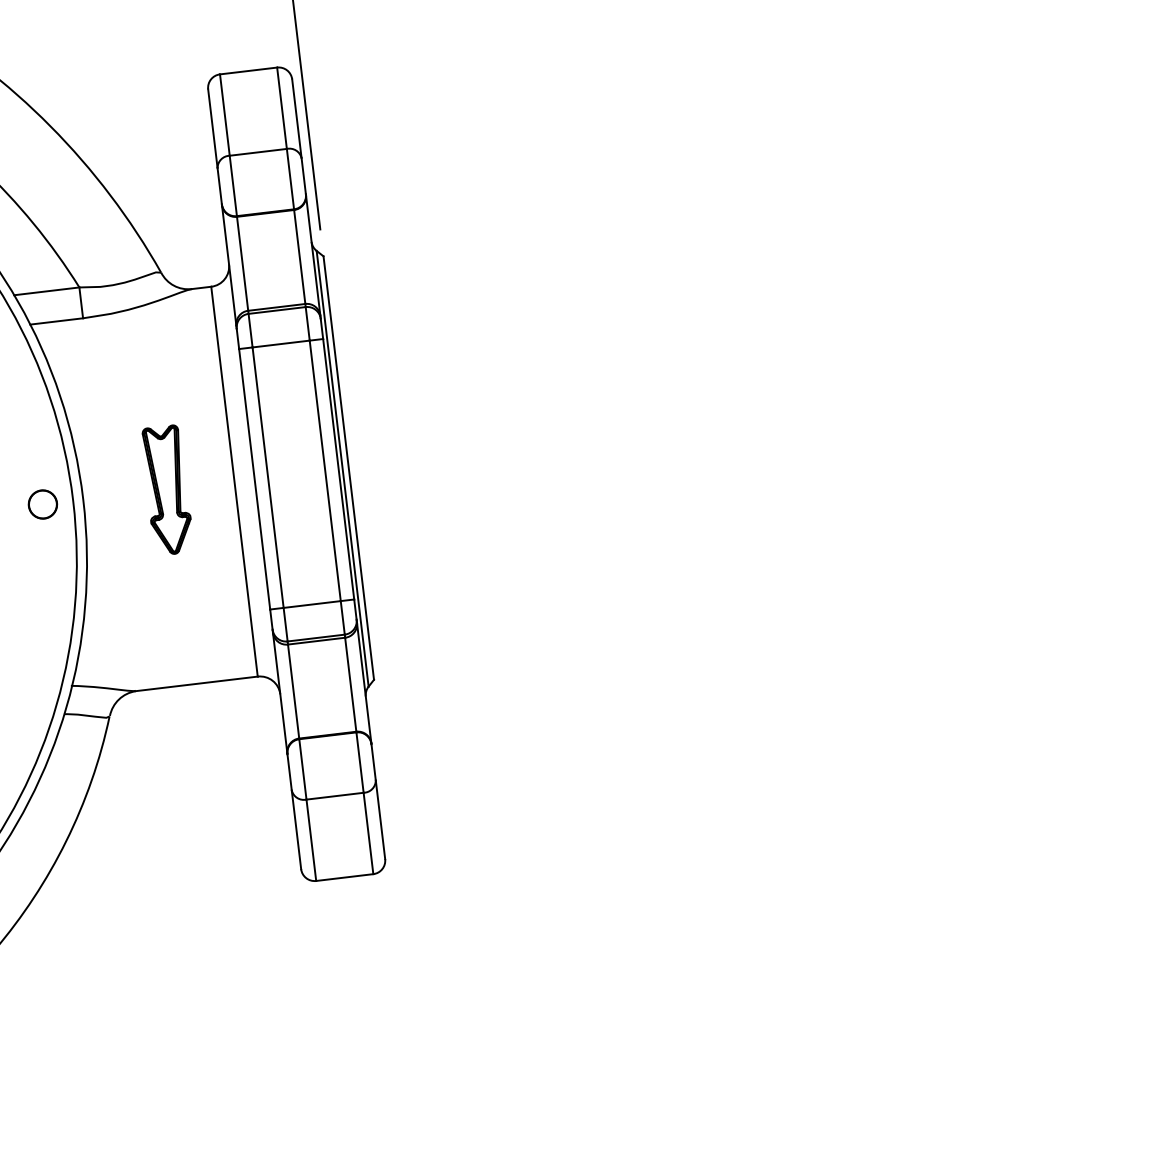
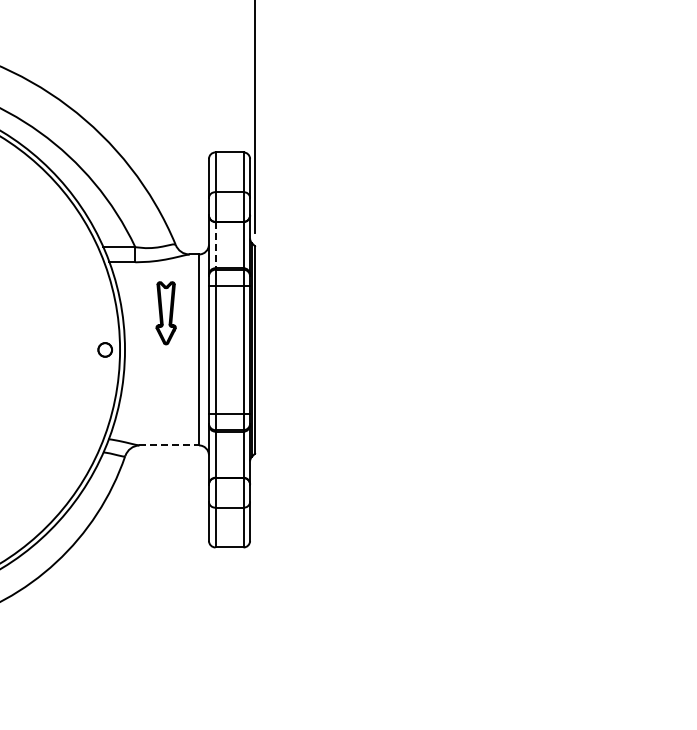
line: (242, 264) -> (215, 245), solid -> dashed
part: (166, 490) -> (165, 313), moved
line: (197, 683) -> (169, 445), solid -> dashed

